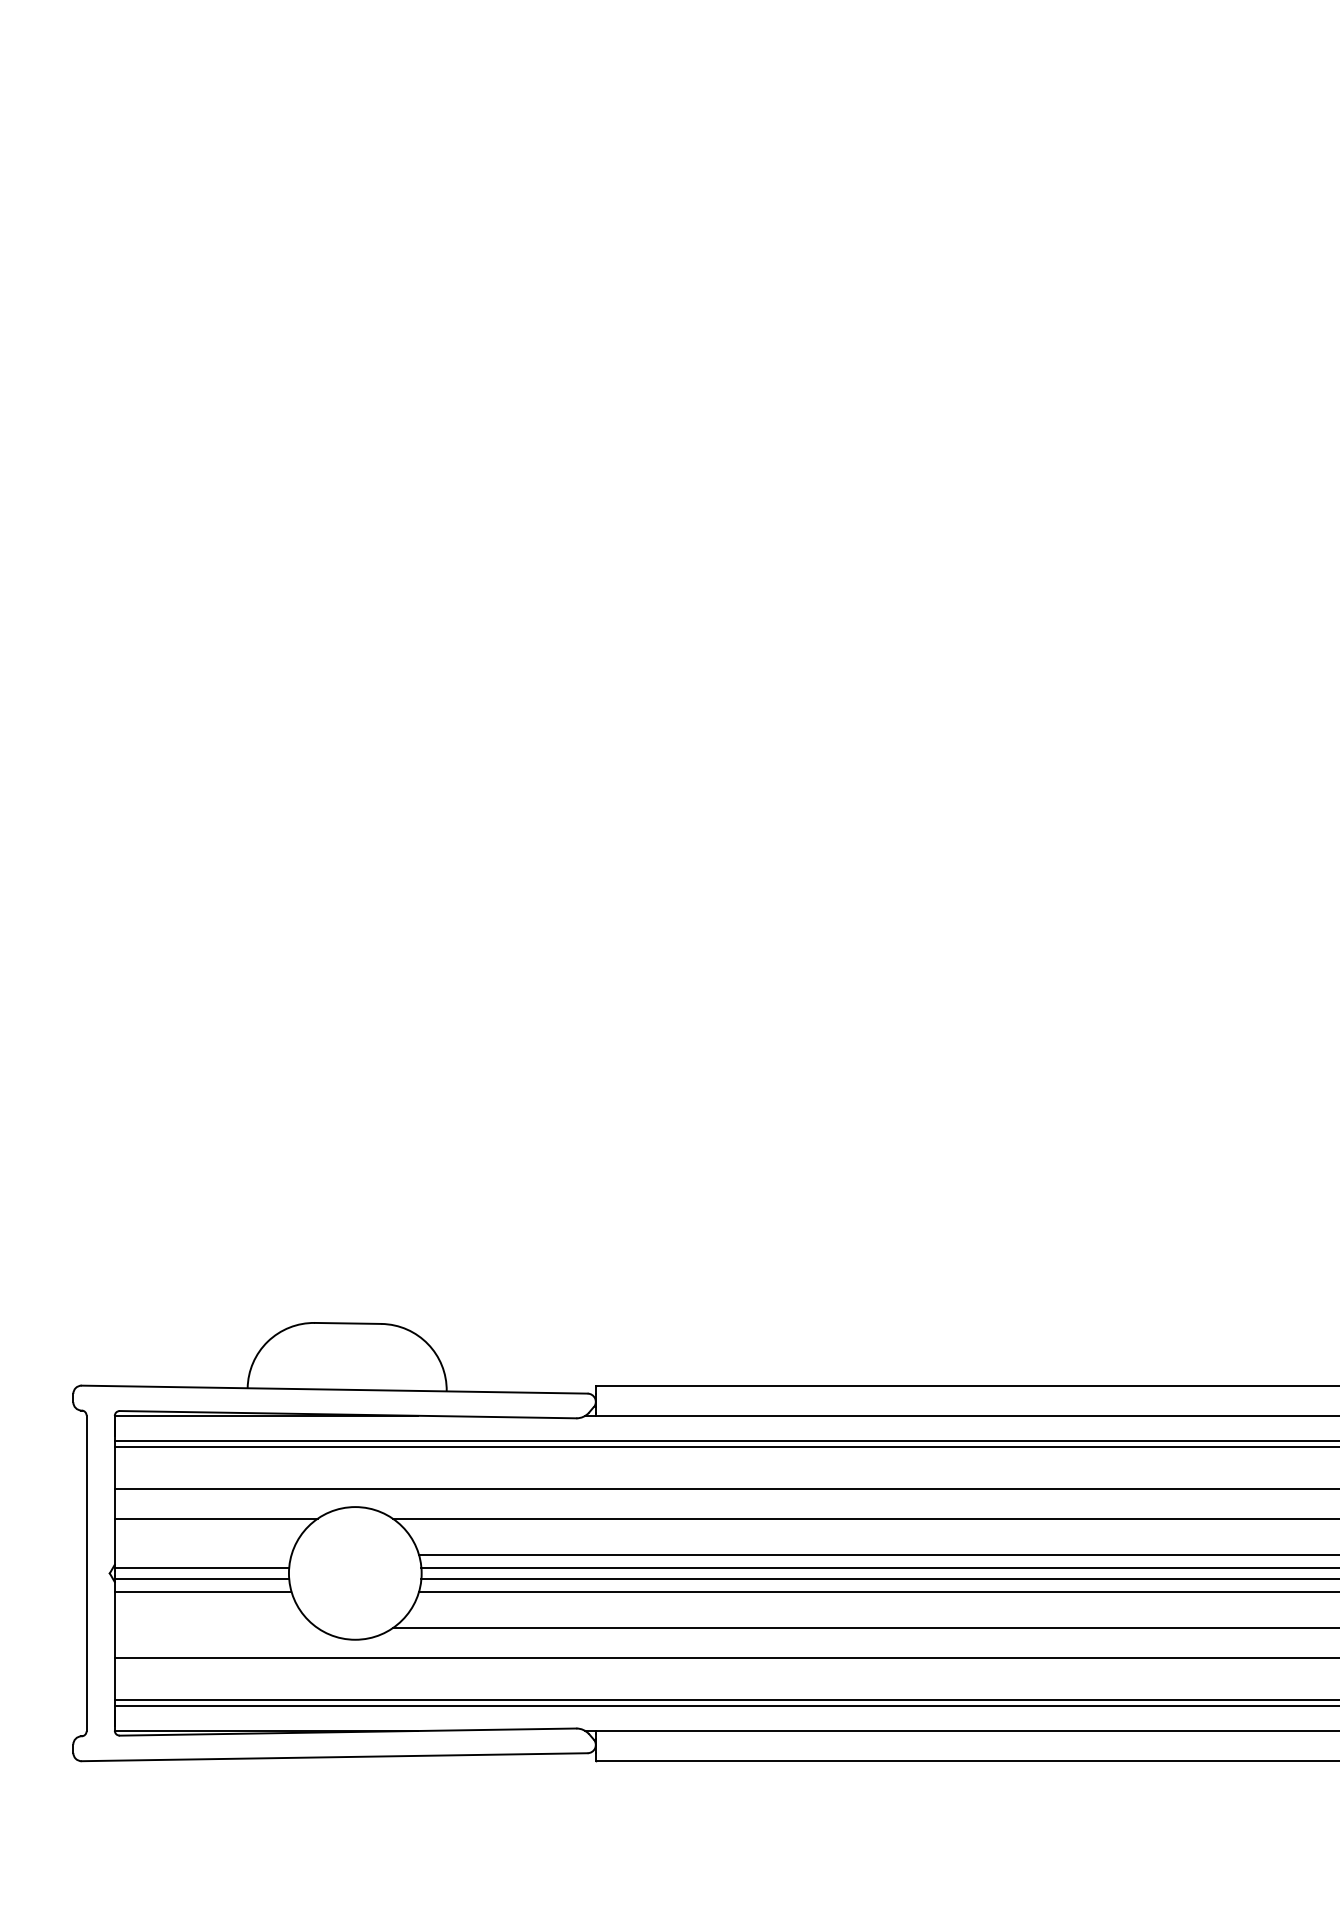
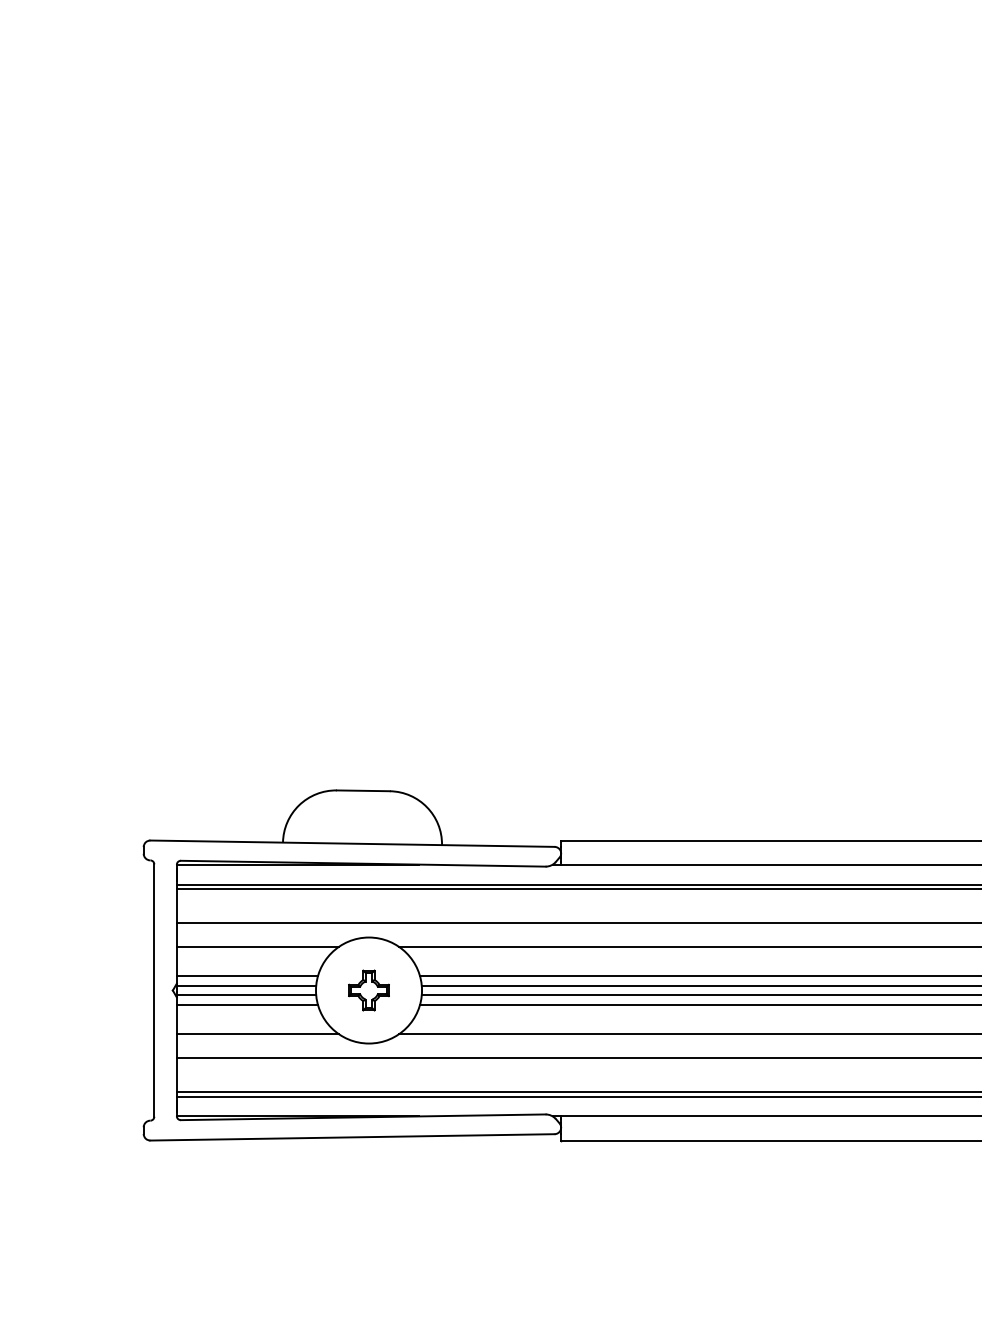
line: (202, 1555) -> (246, 976), added
part: (355, 1573) -> (369, 990), added
line: (215, 1628) -> (257, 1034), added

